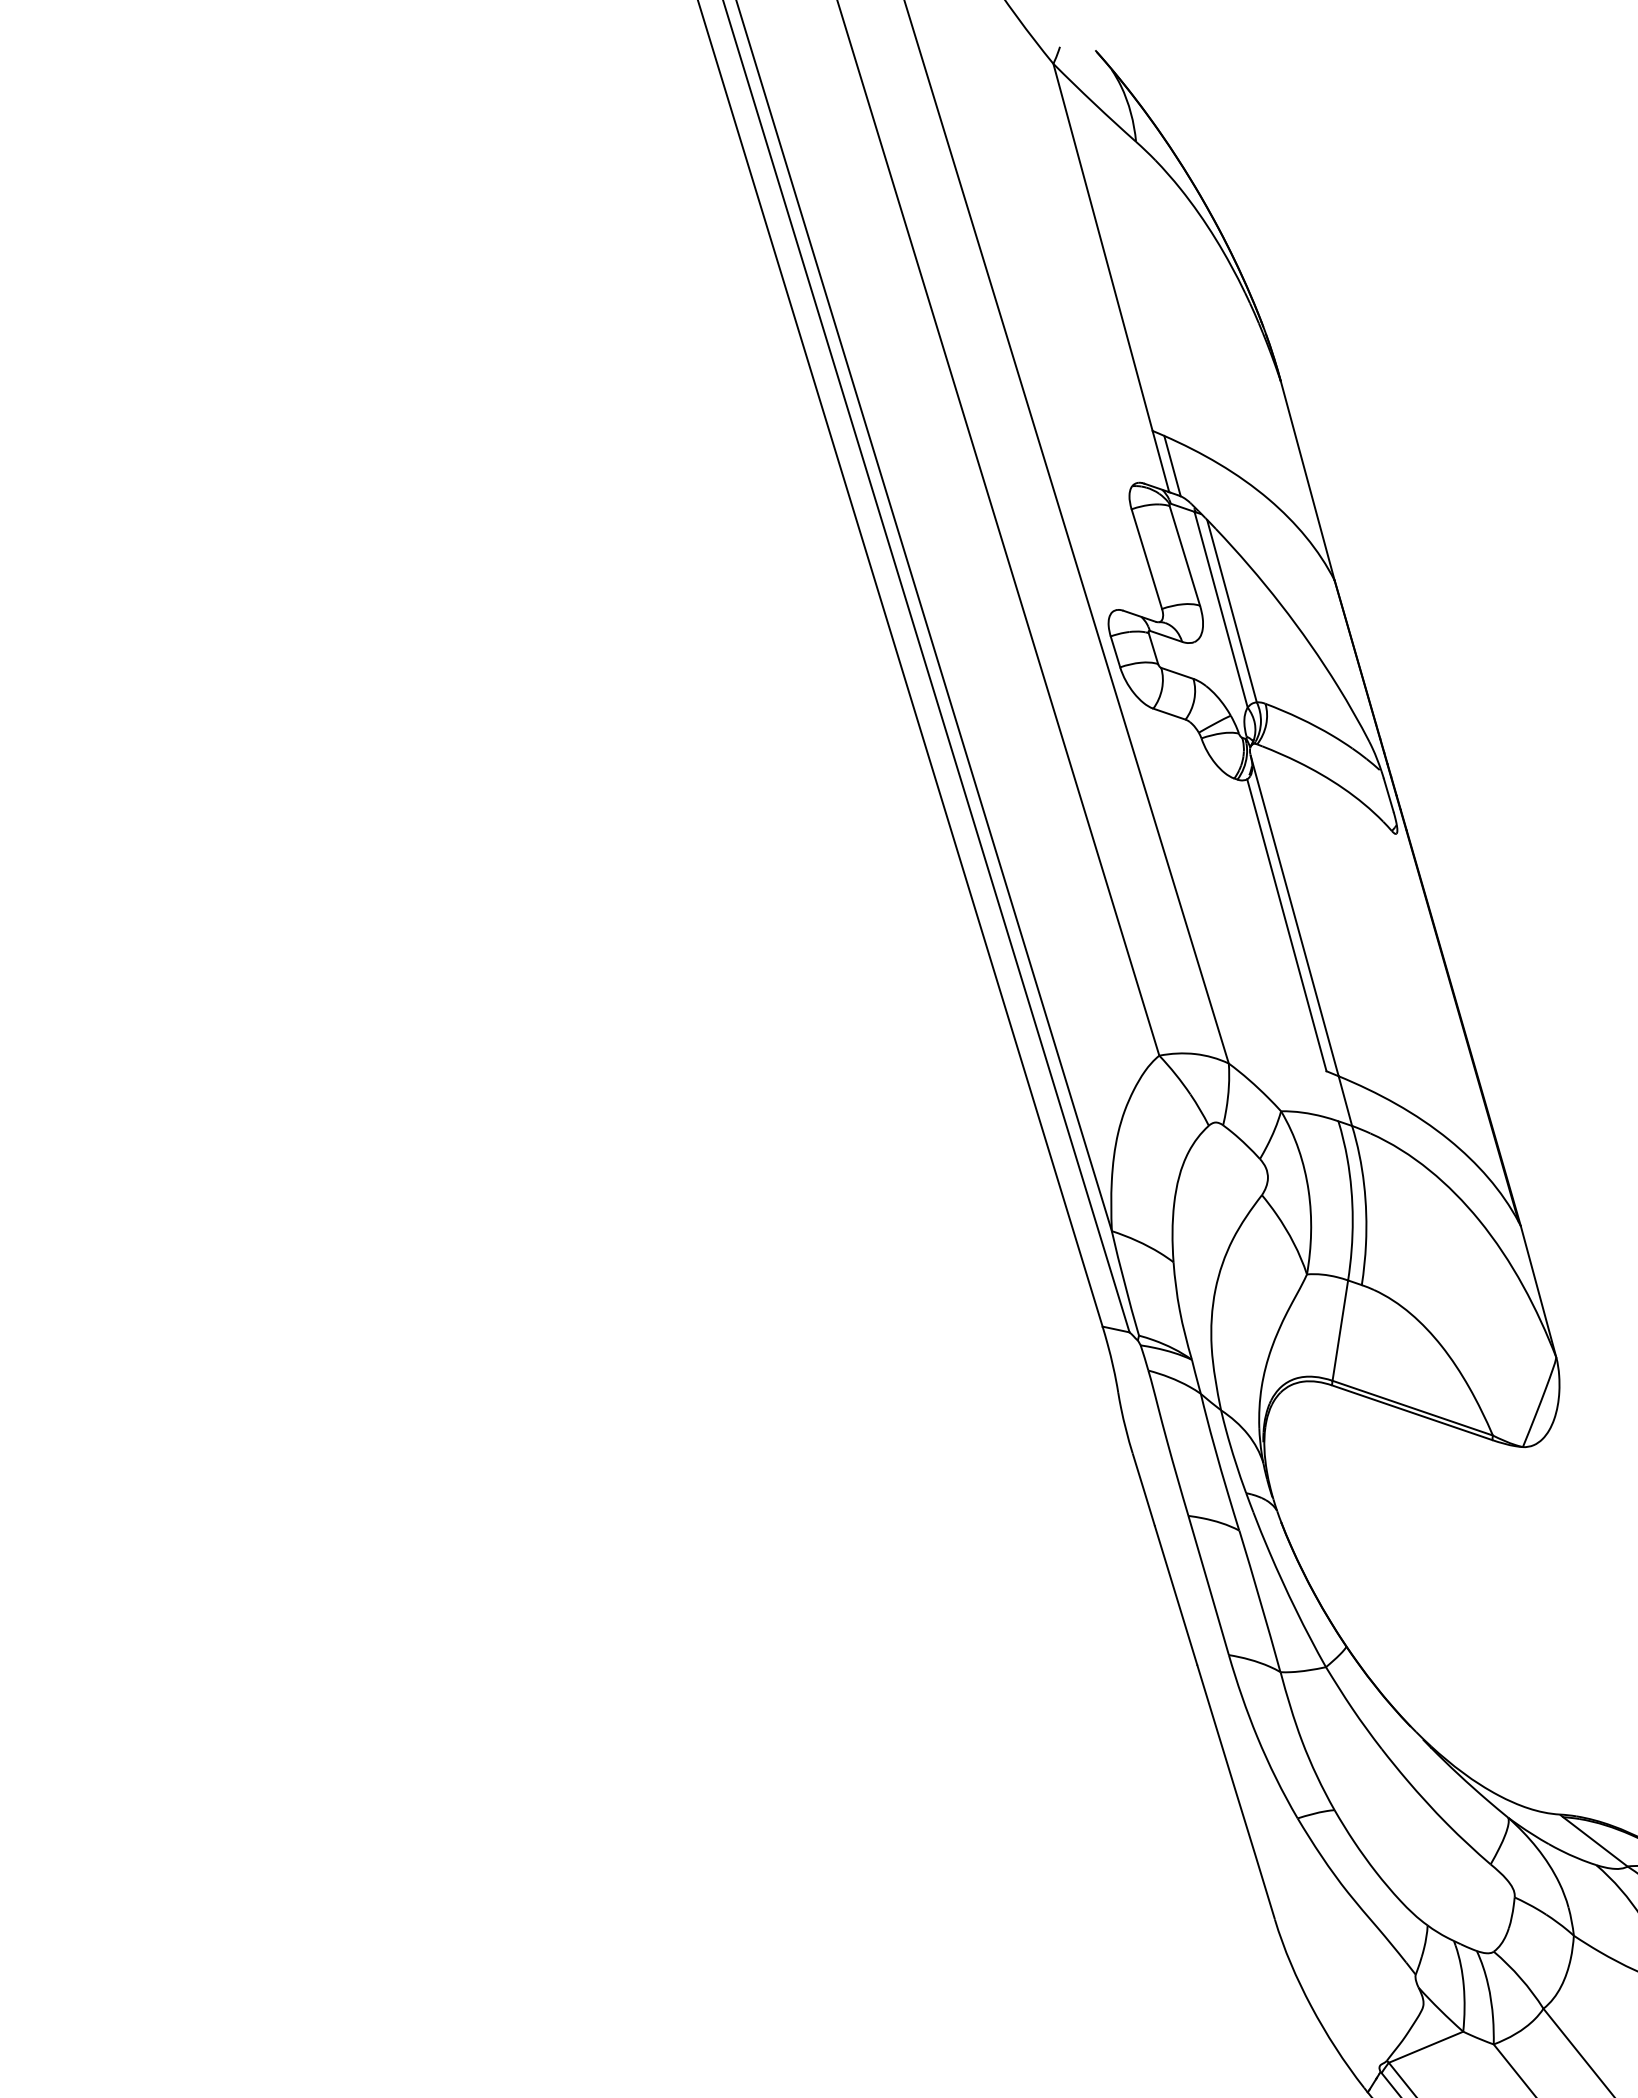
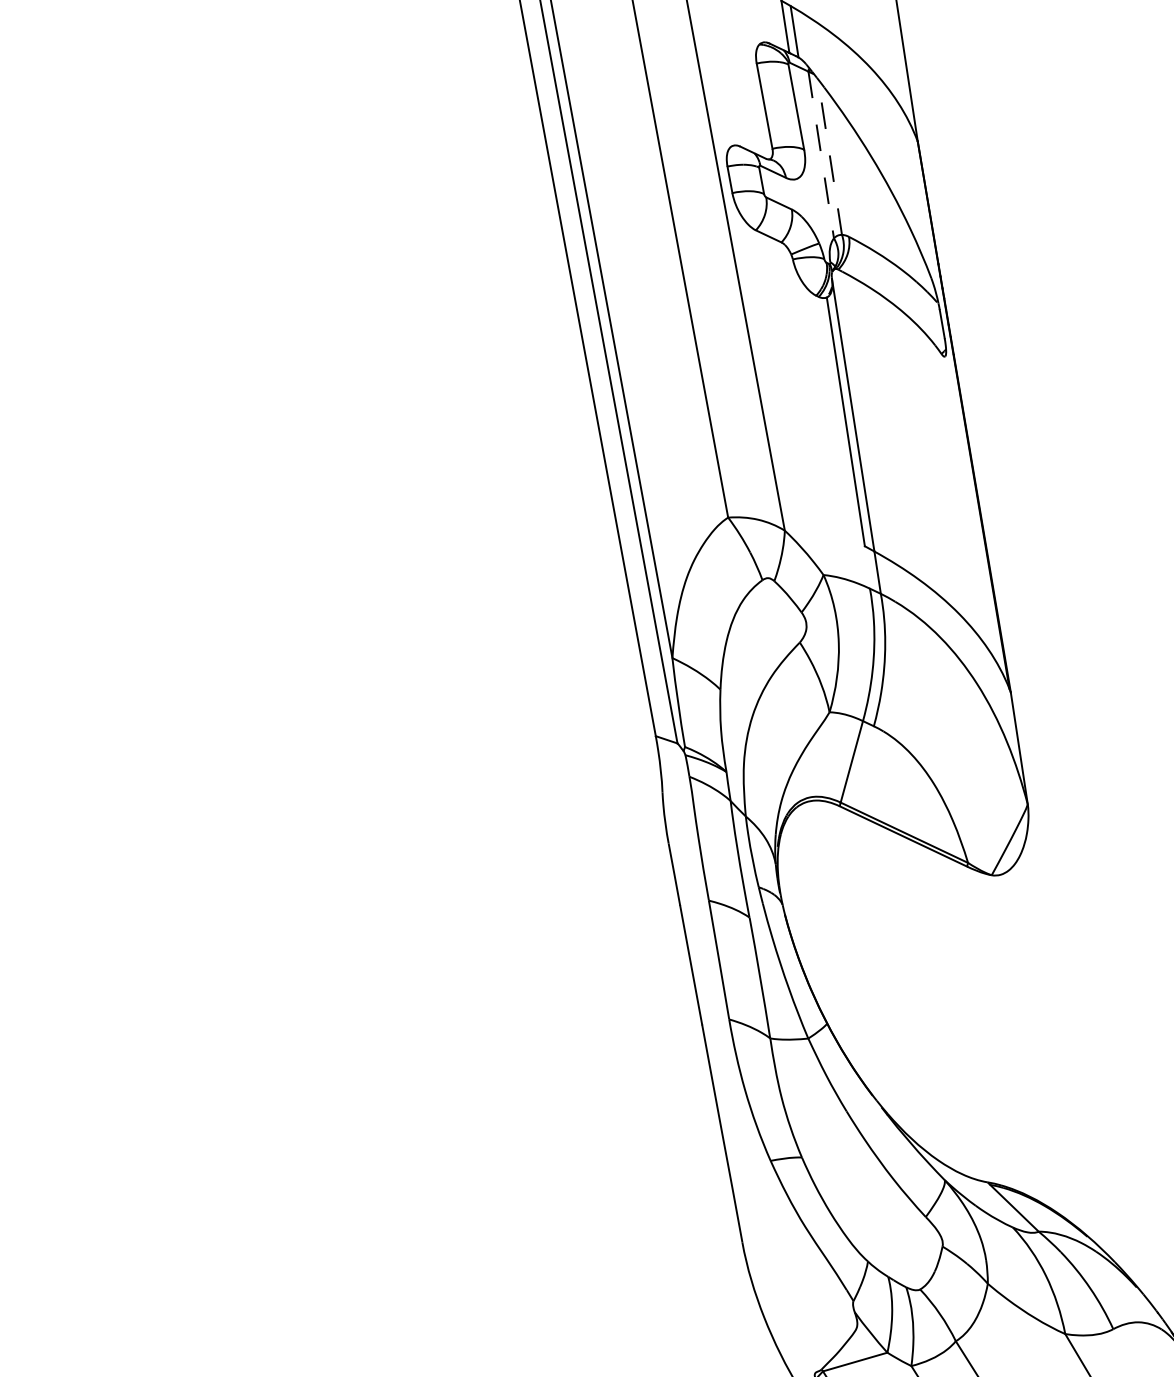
line: (1221, 610) -> (821, 155), solid -> dashed
line: (1231, 610) -> (829, 156), solid -> dashed

